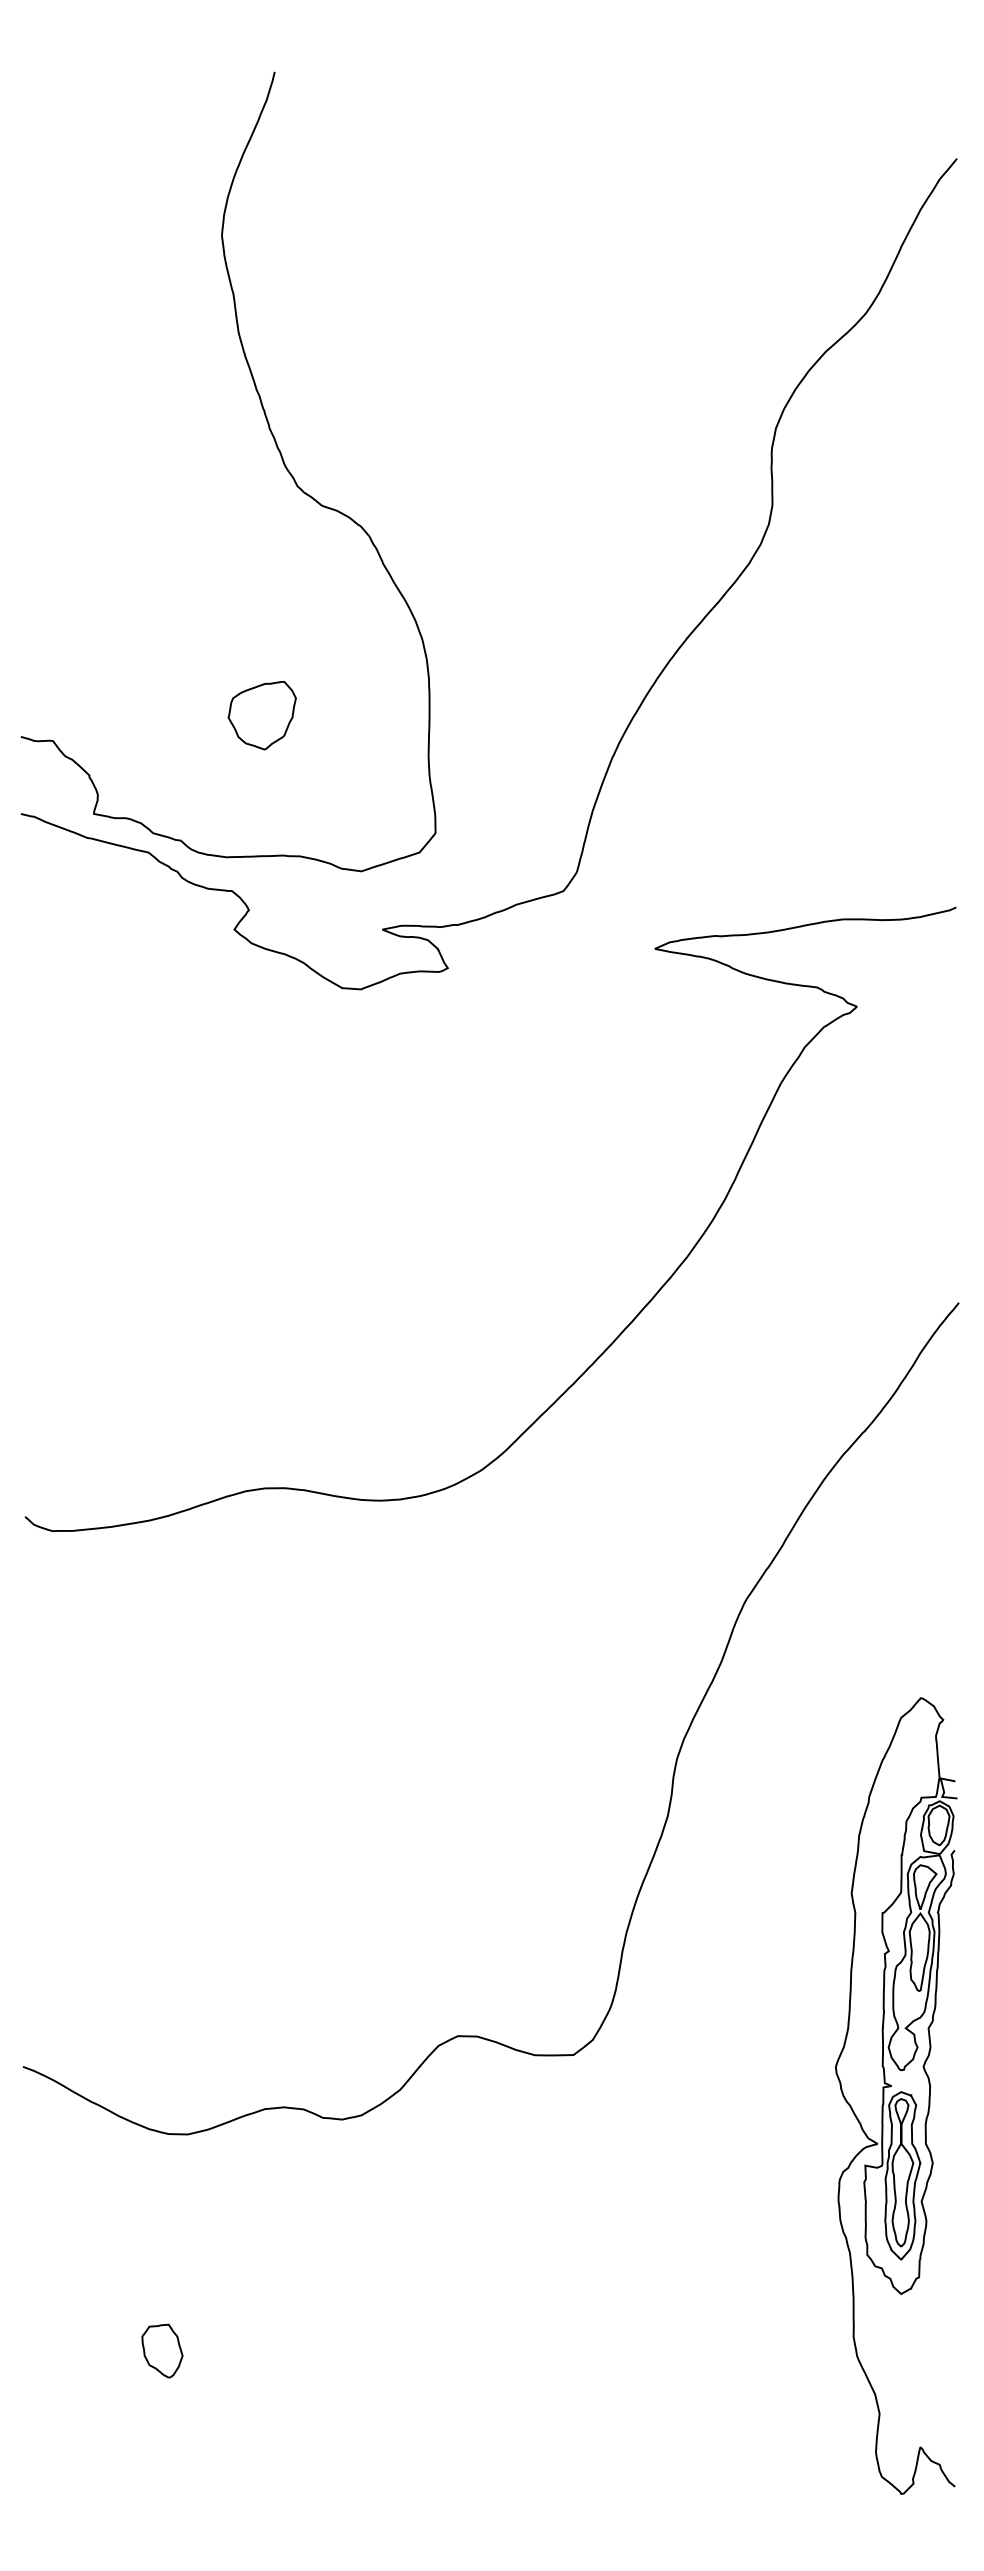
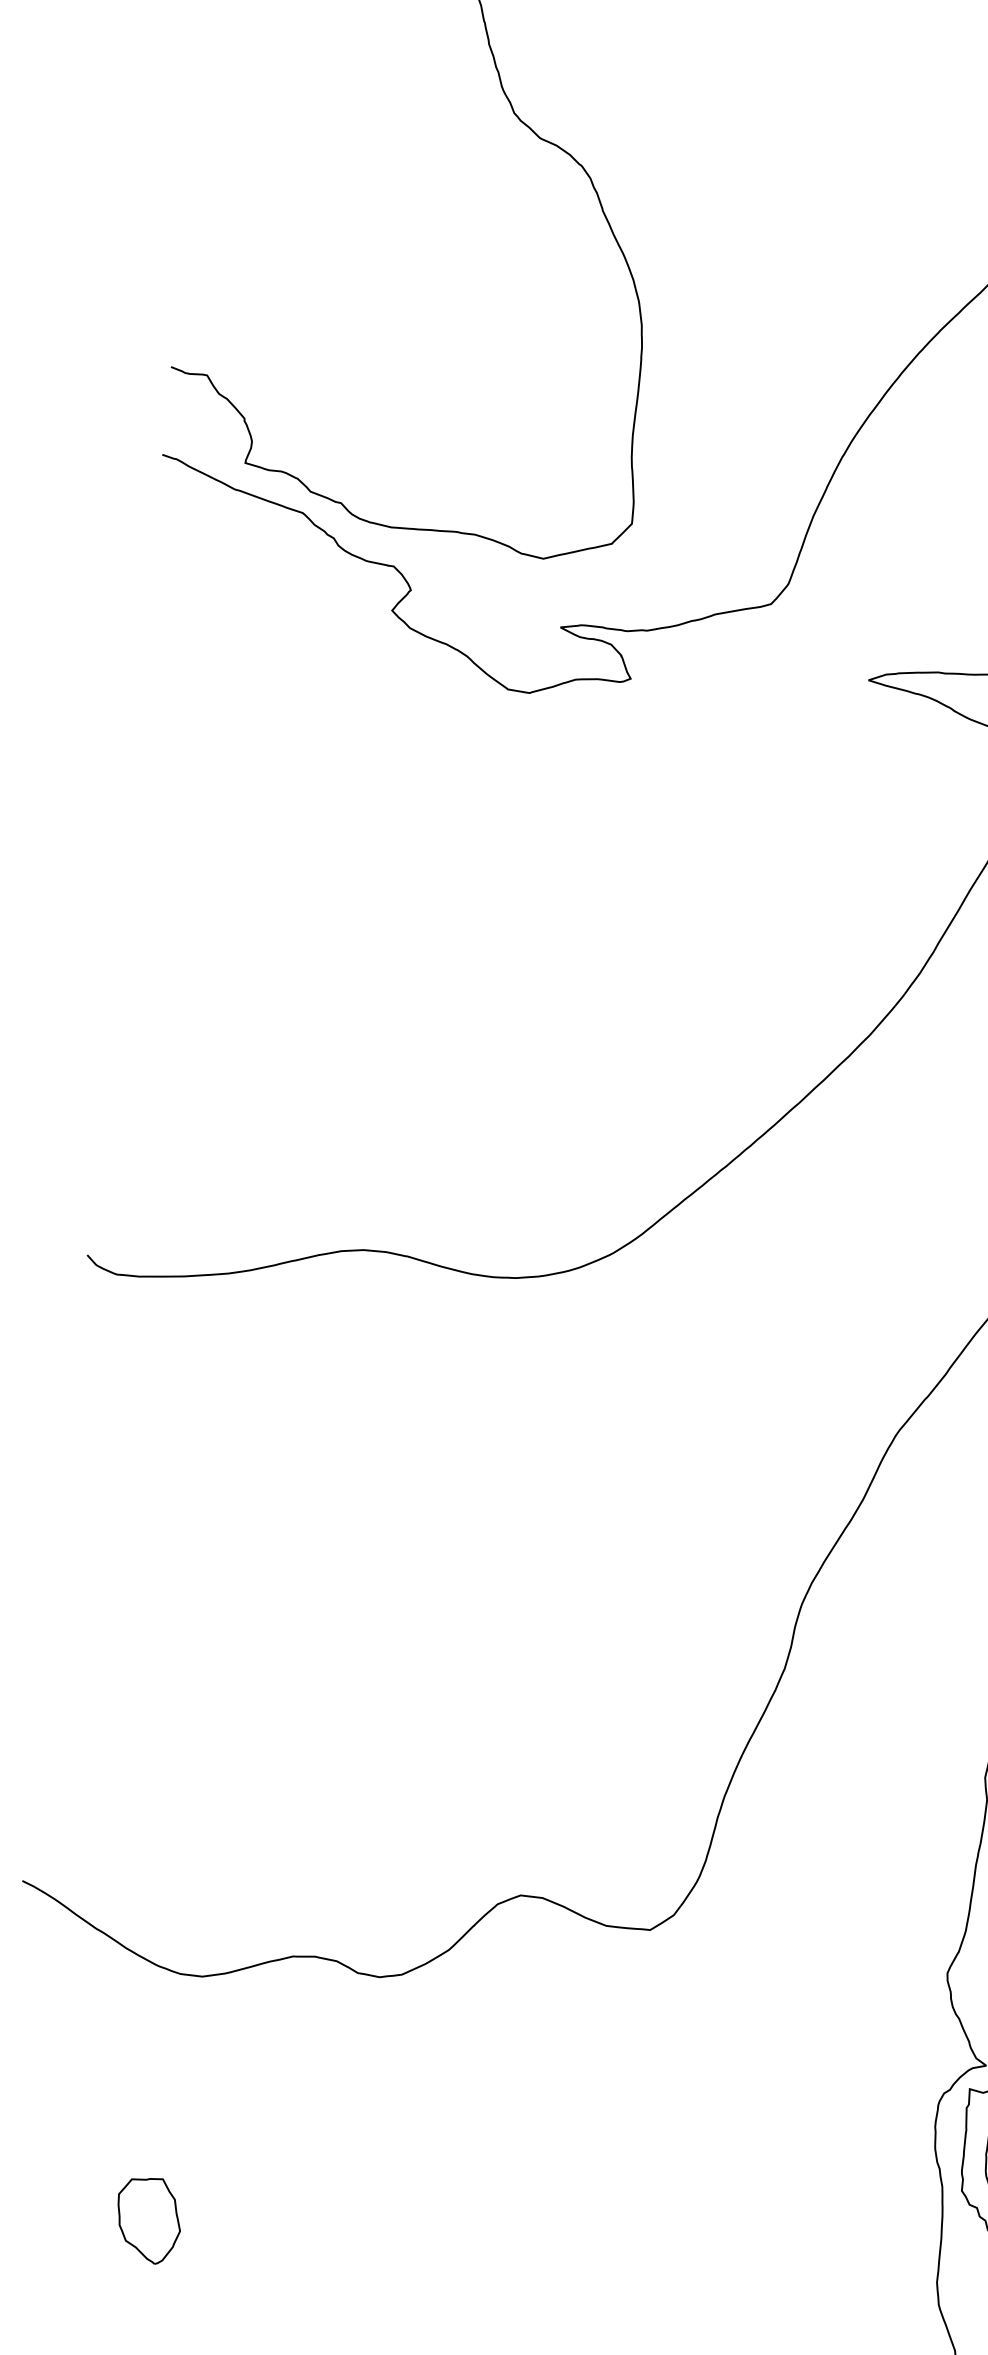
part: (261, 715) -> (447, 370), removed
part: (162, 2350) -> (148, 2219), size x1.4

